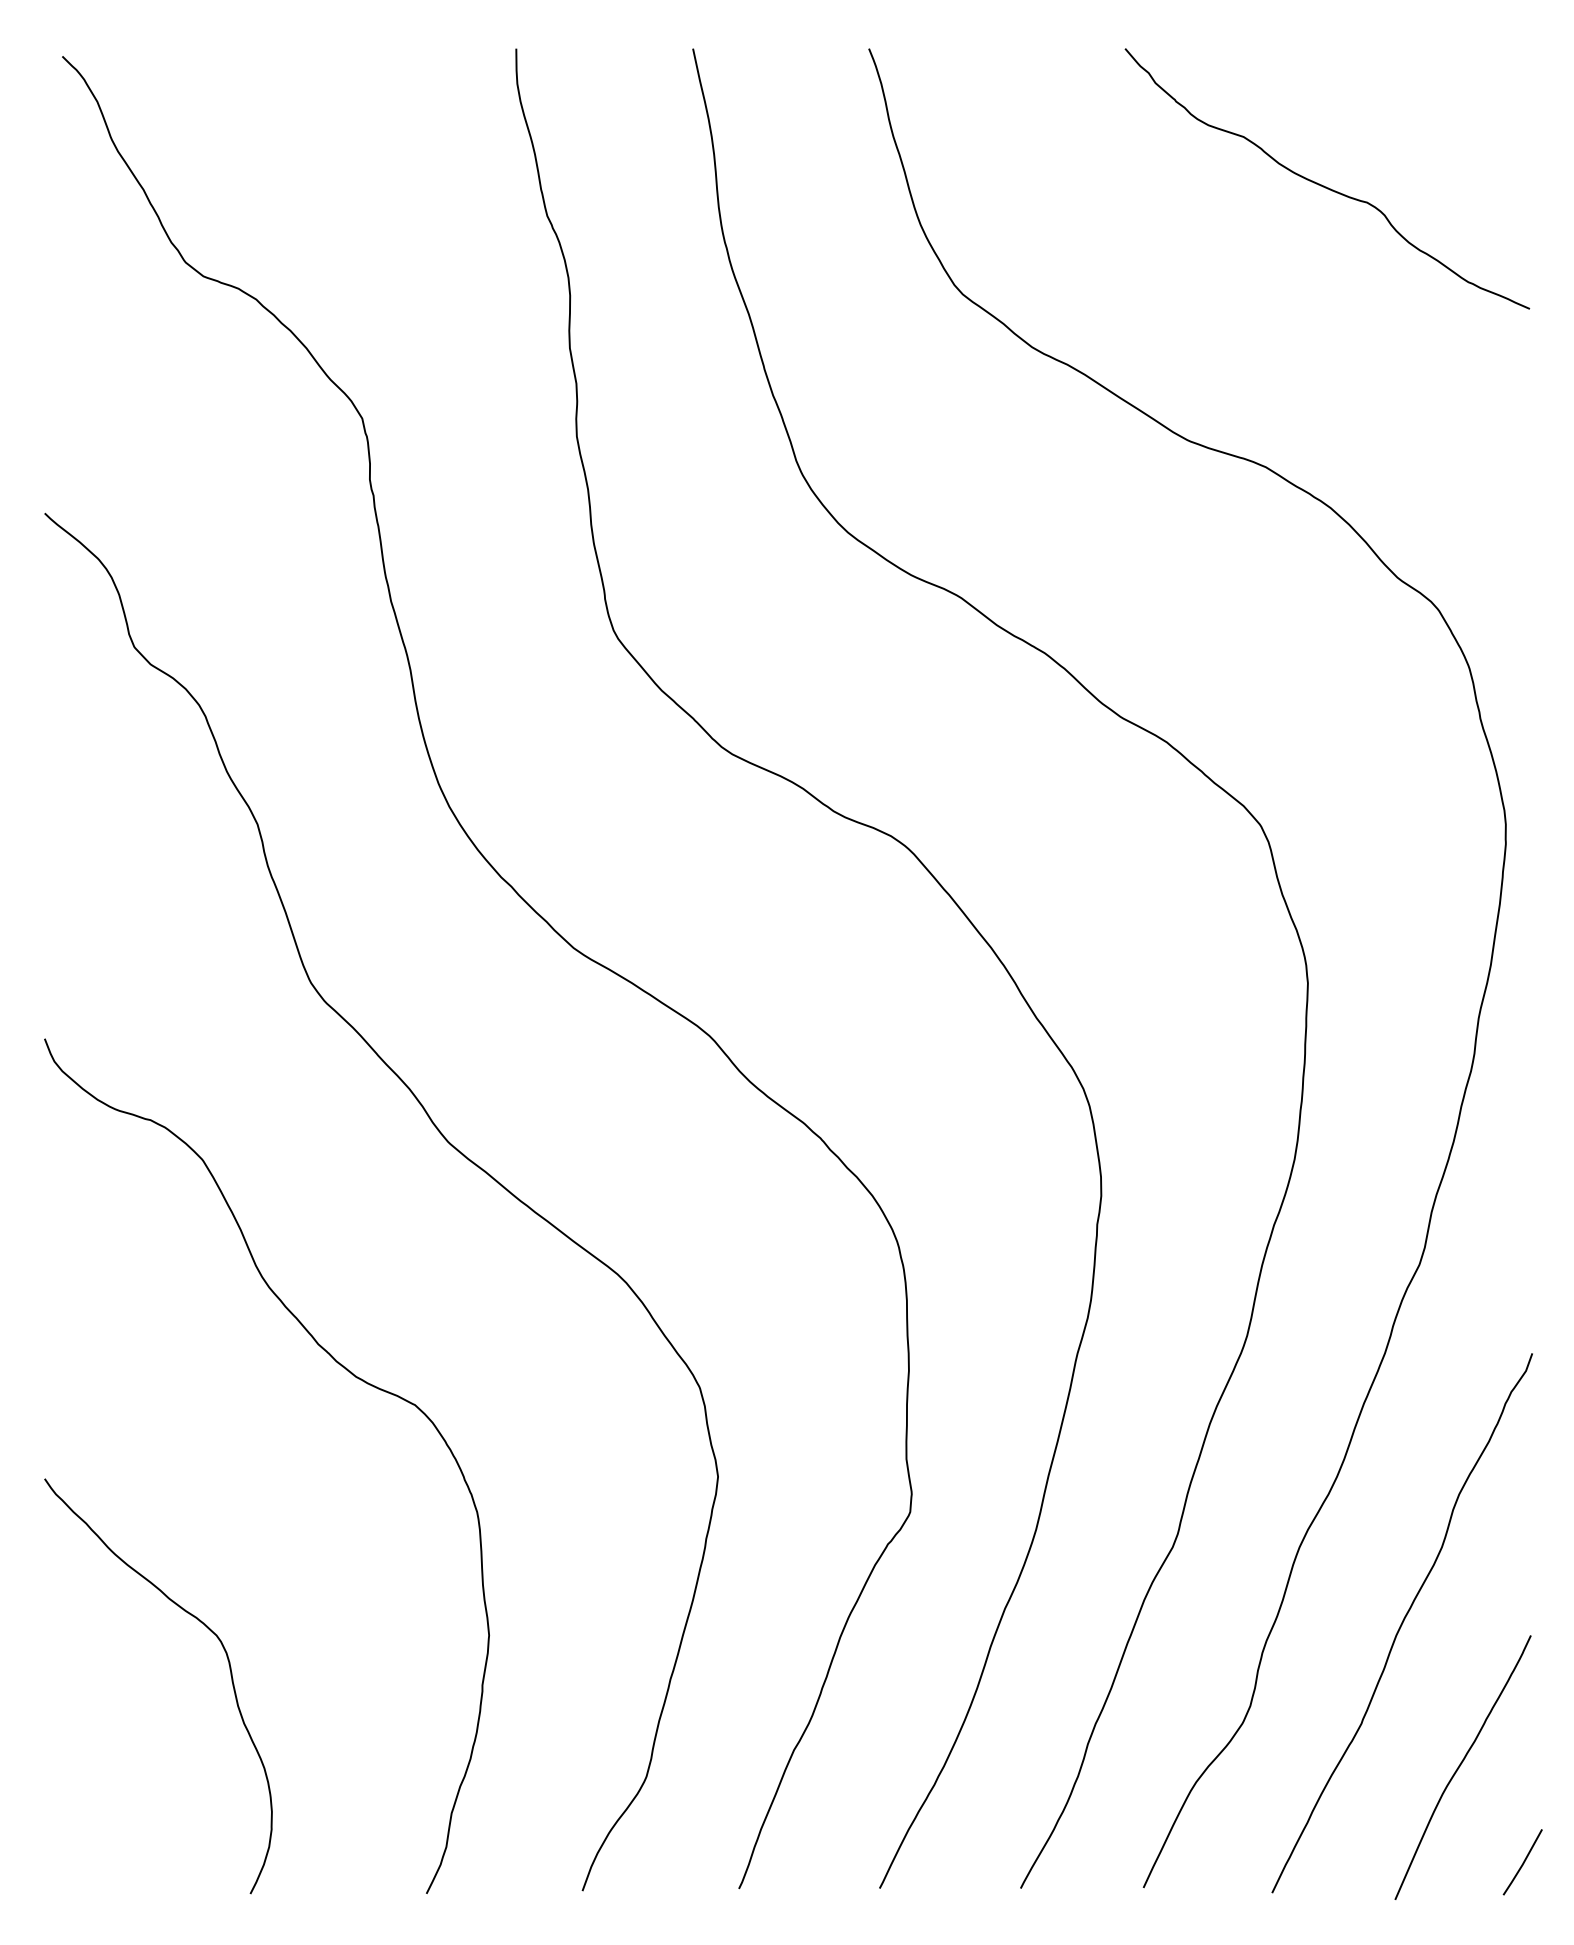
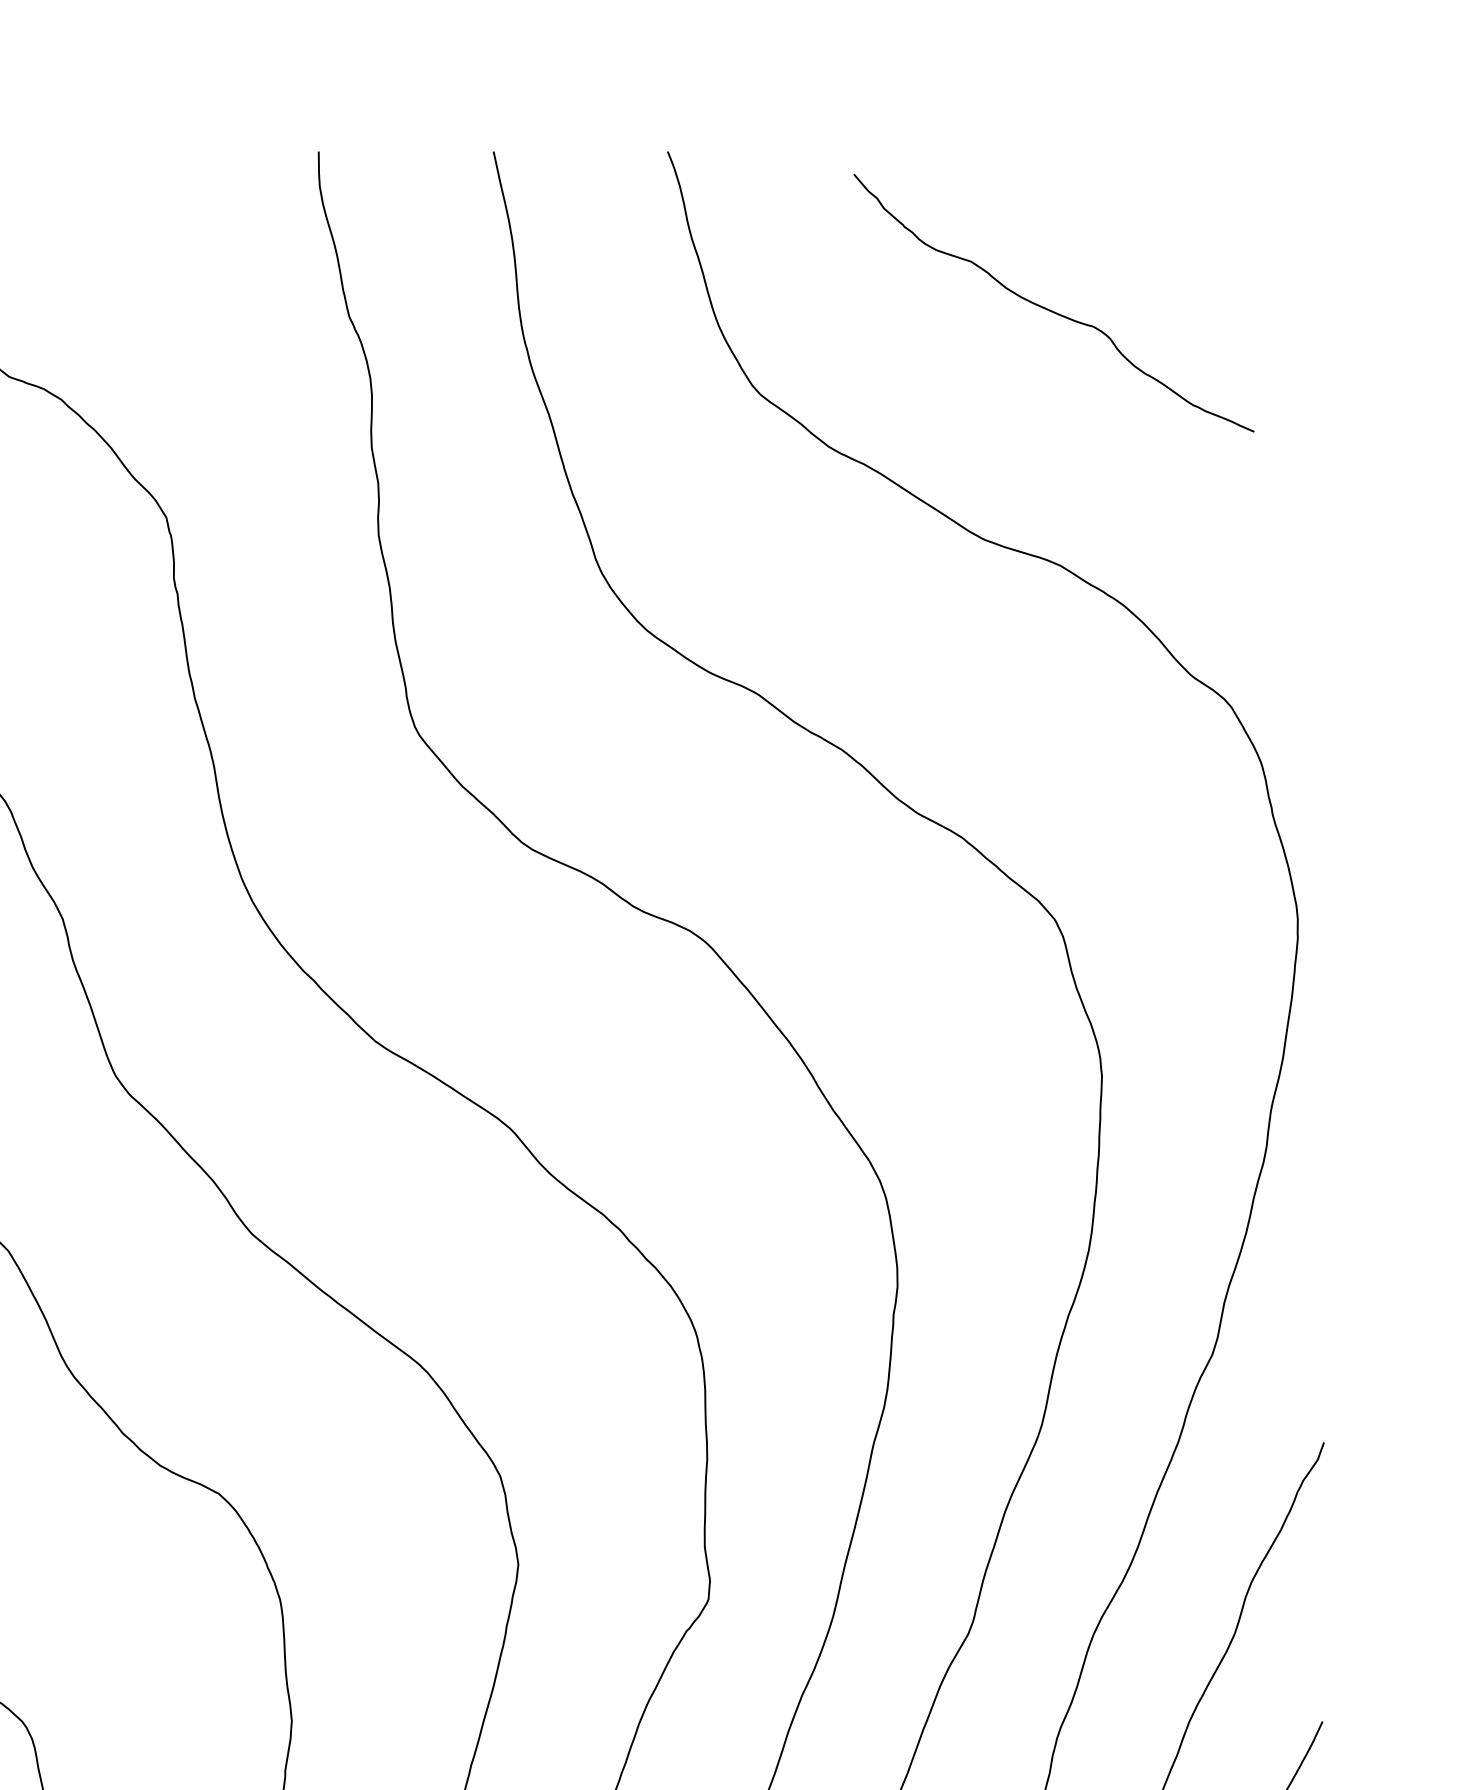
curve: (1324, 185) -> (1051, 309), moved

